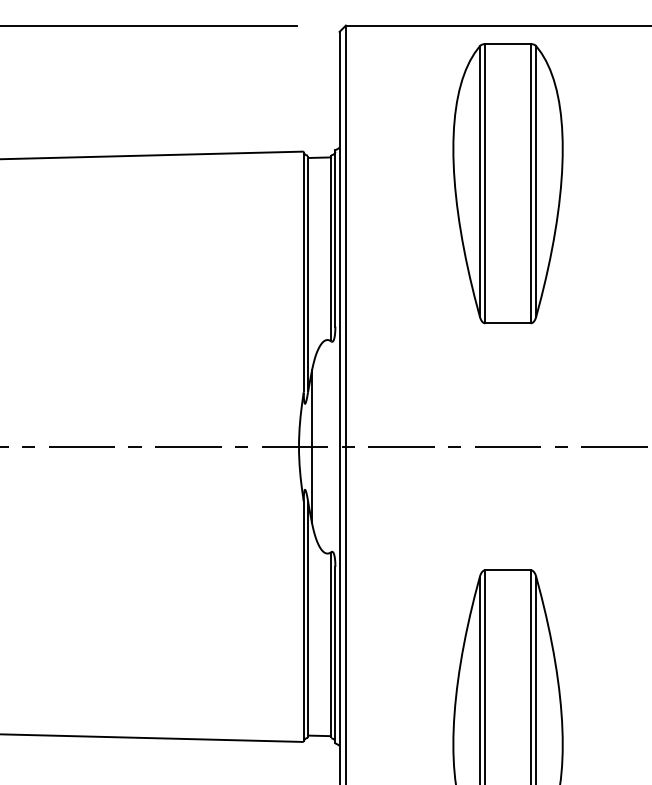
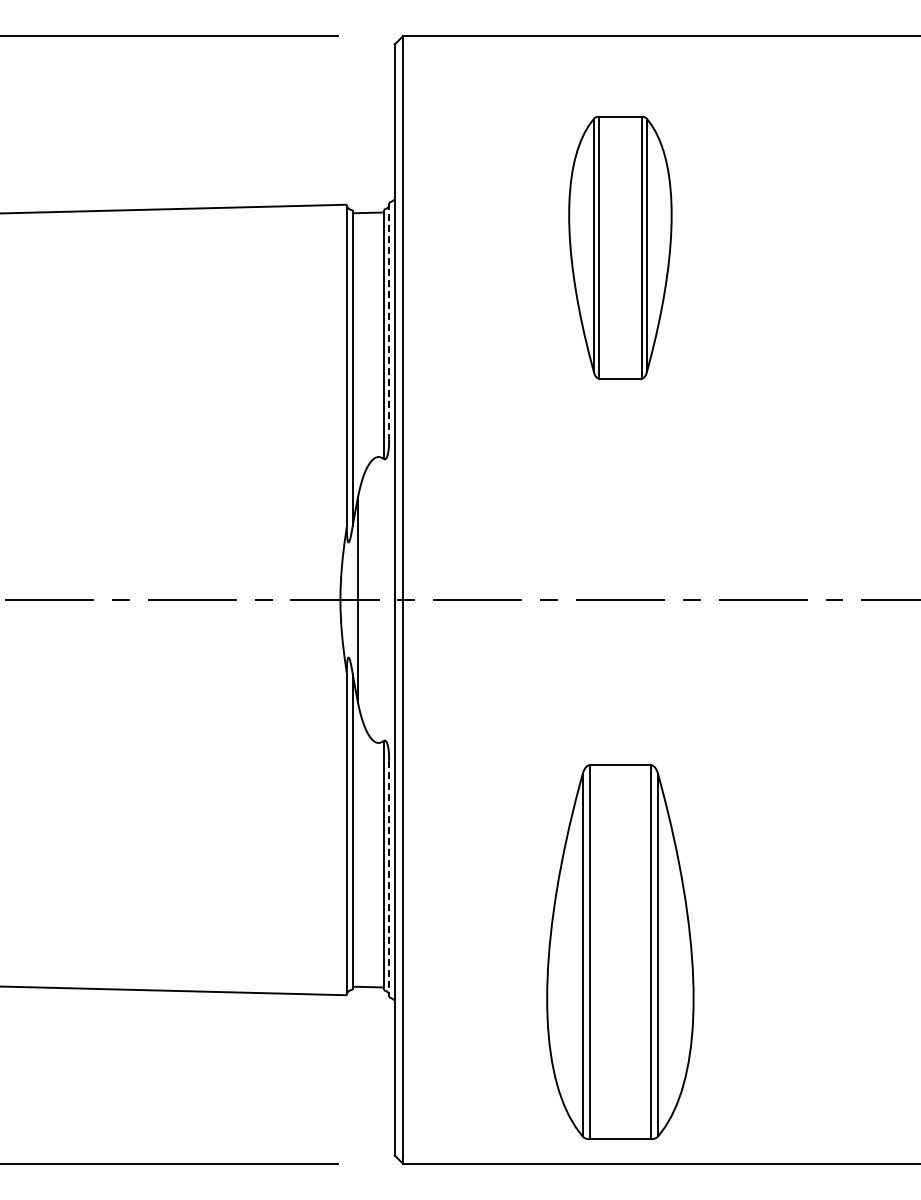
part: (508, 183) -> (620, 247), size x0.7
line: (335, 238) -> (389, 321), solid -> dashed
line: (335, 655) -> (389, 879), solid -> dashed

